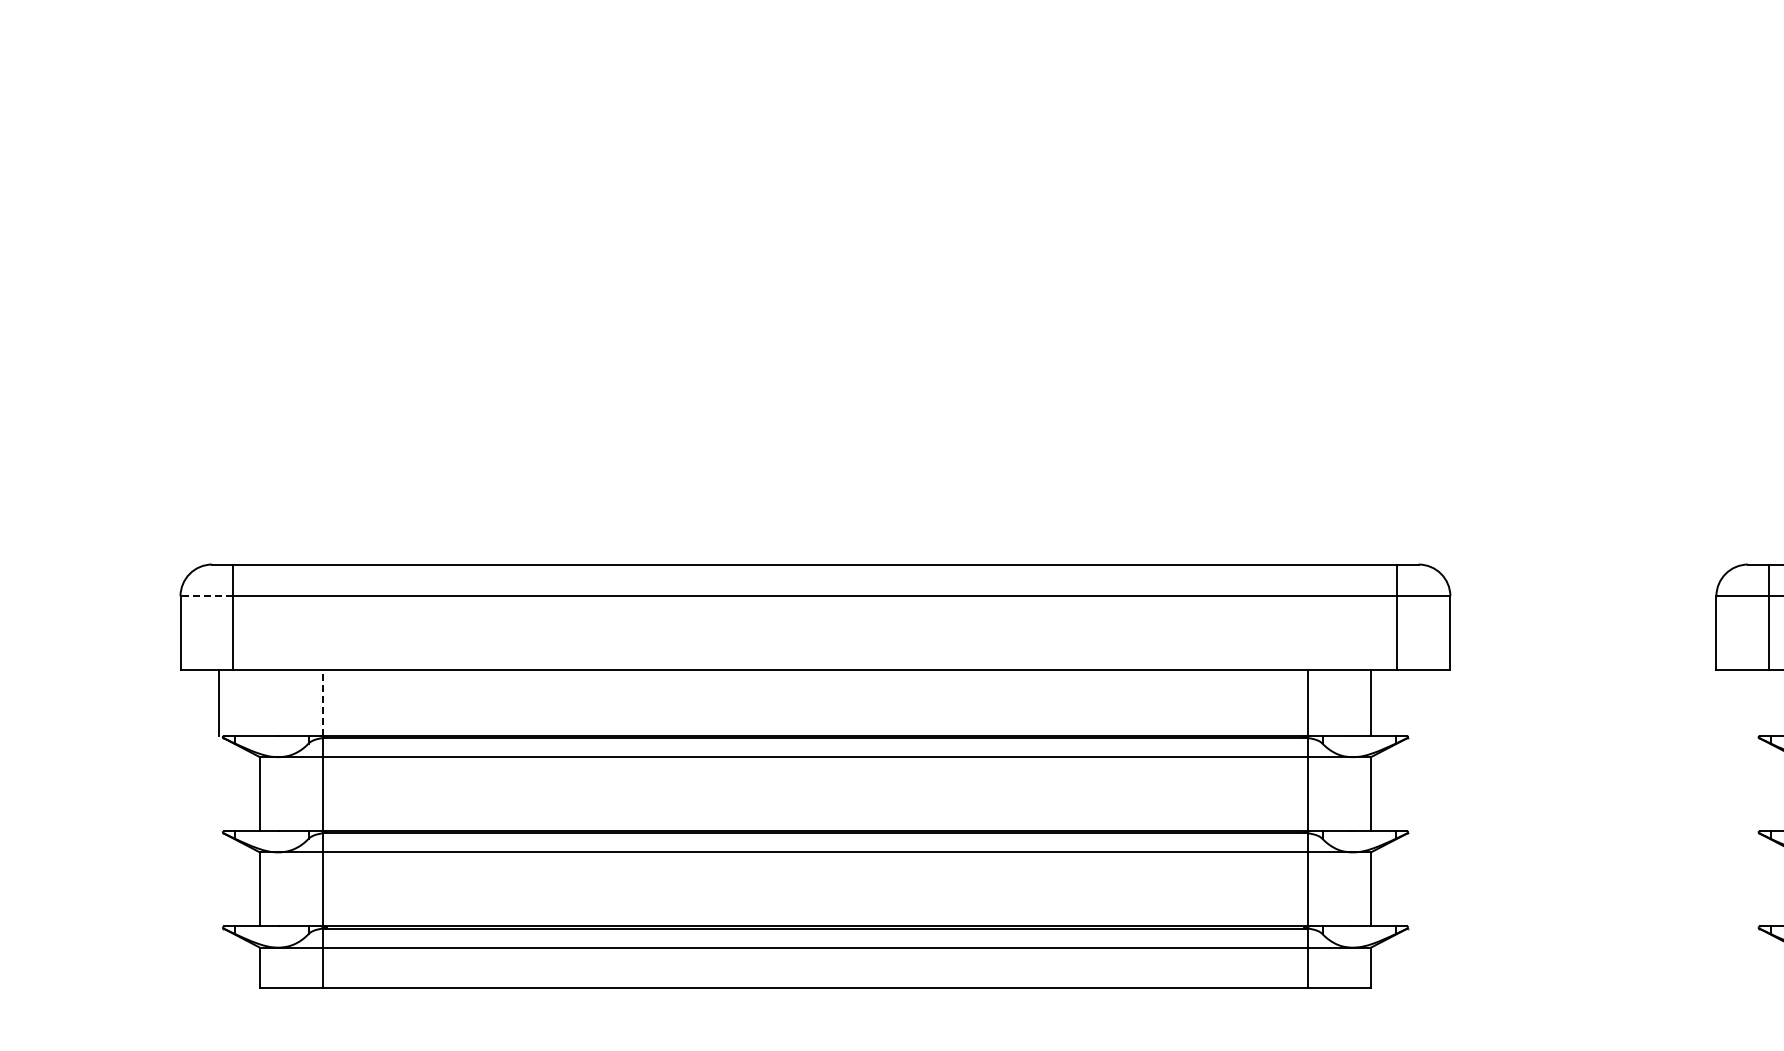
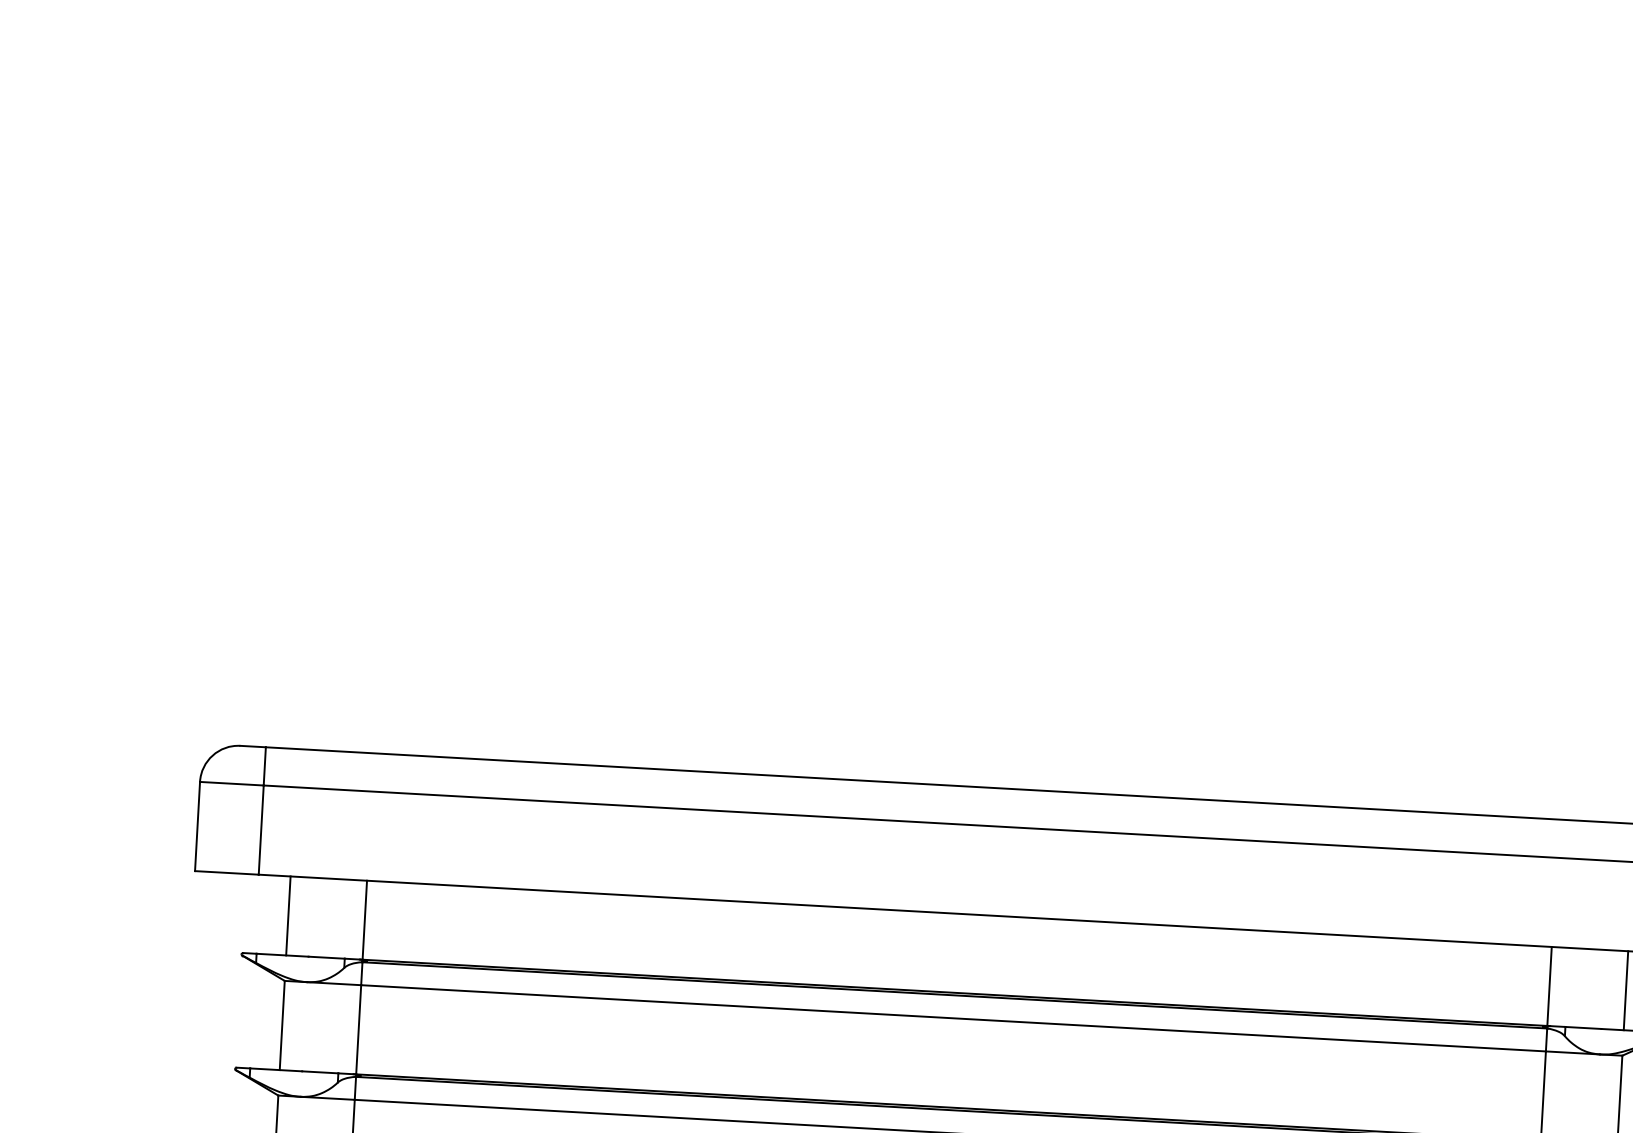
line: (206, 596) -> (231, 783), dashed -> solid
line: (218, 702) -> (287, 915), moved
line: (323, 703) -> (364, 920), dashed -> solid

